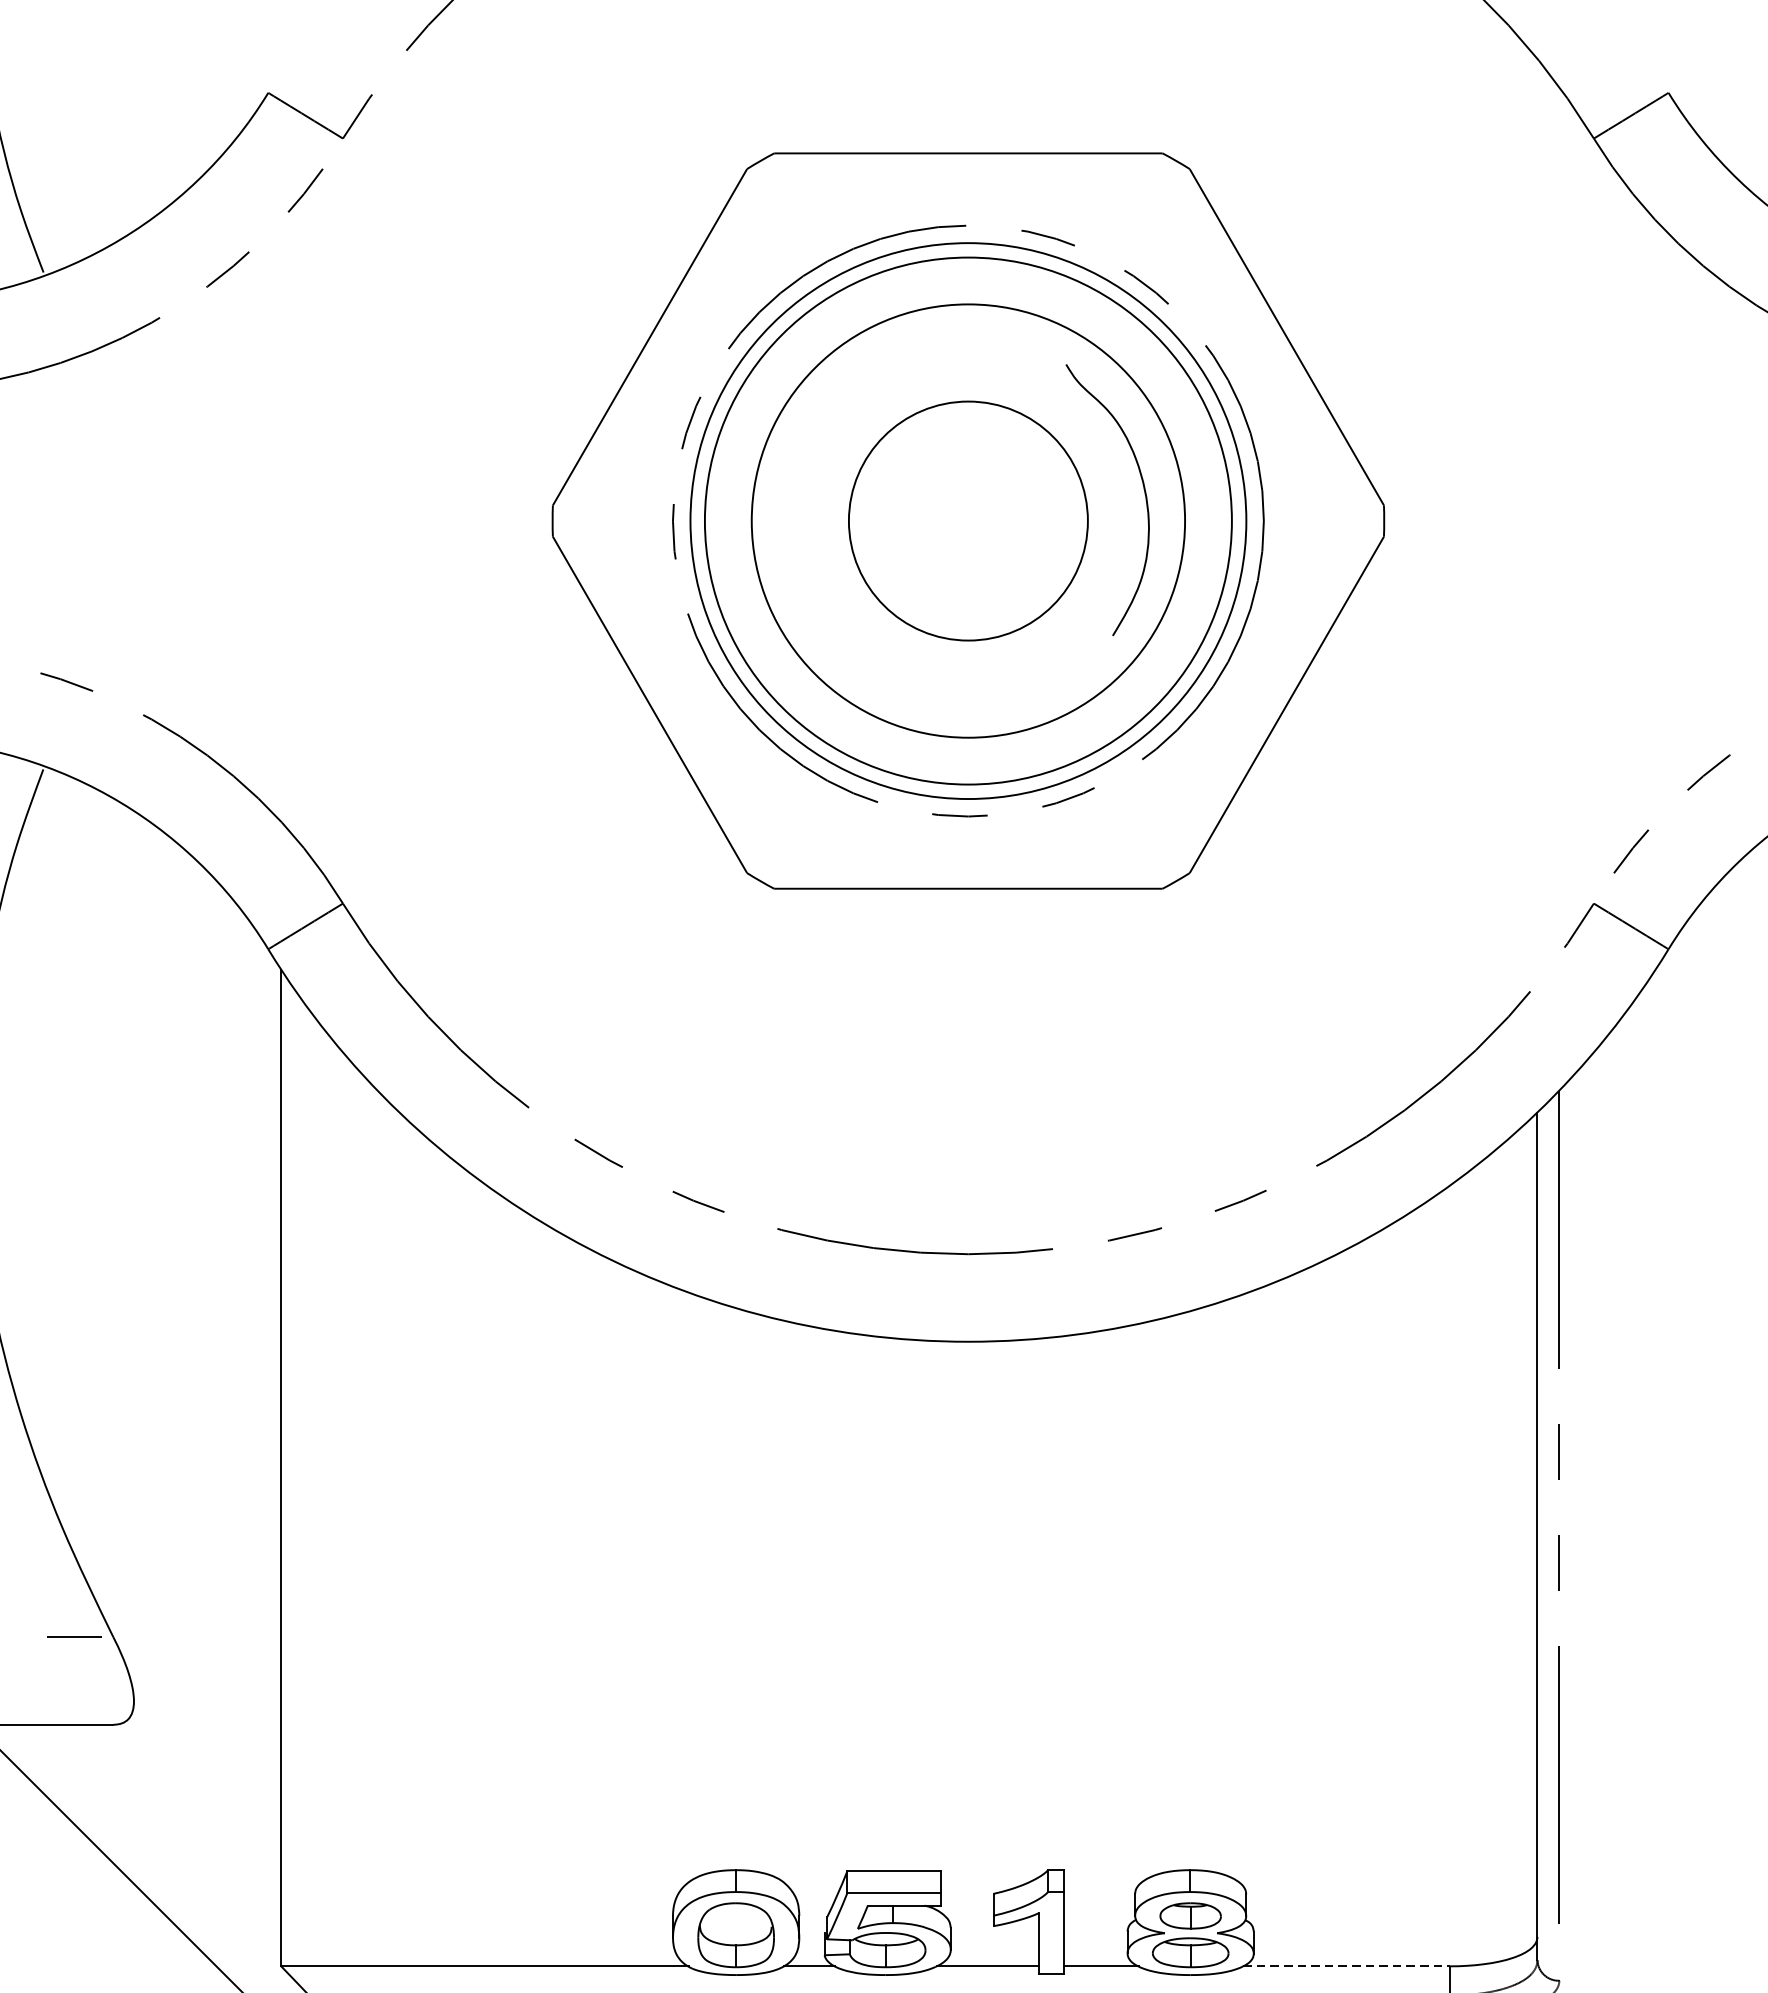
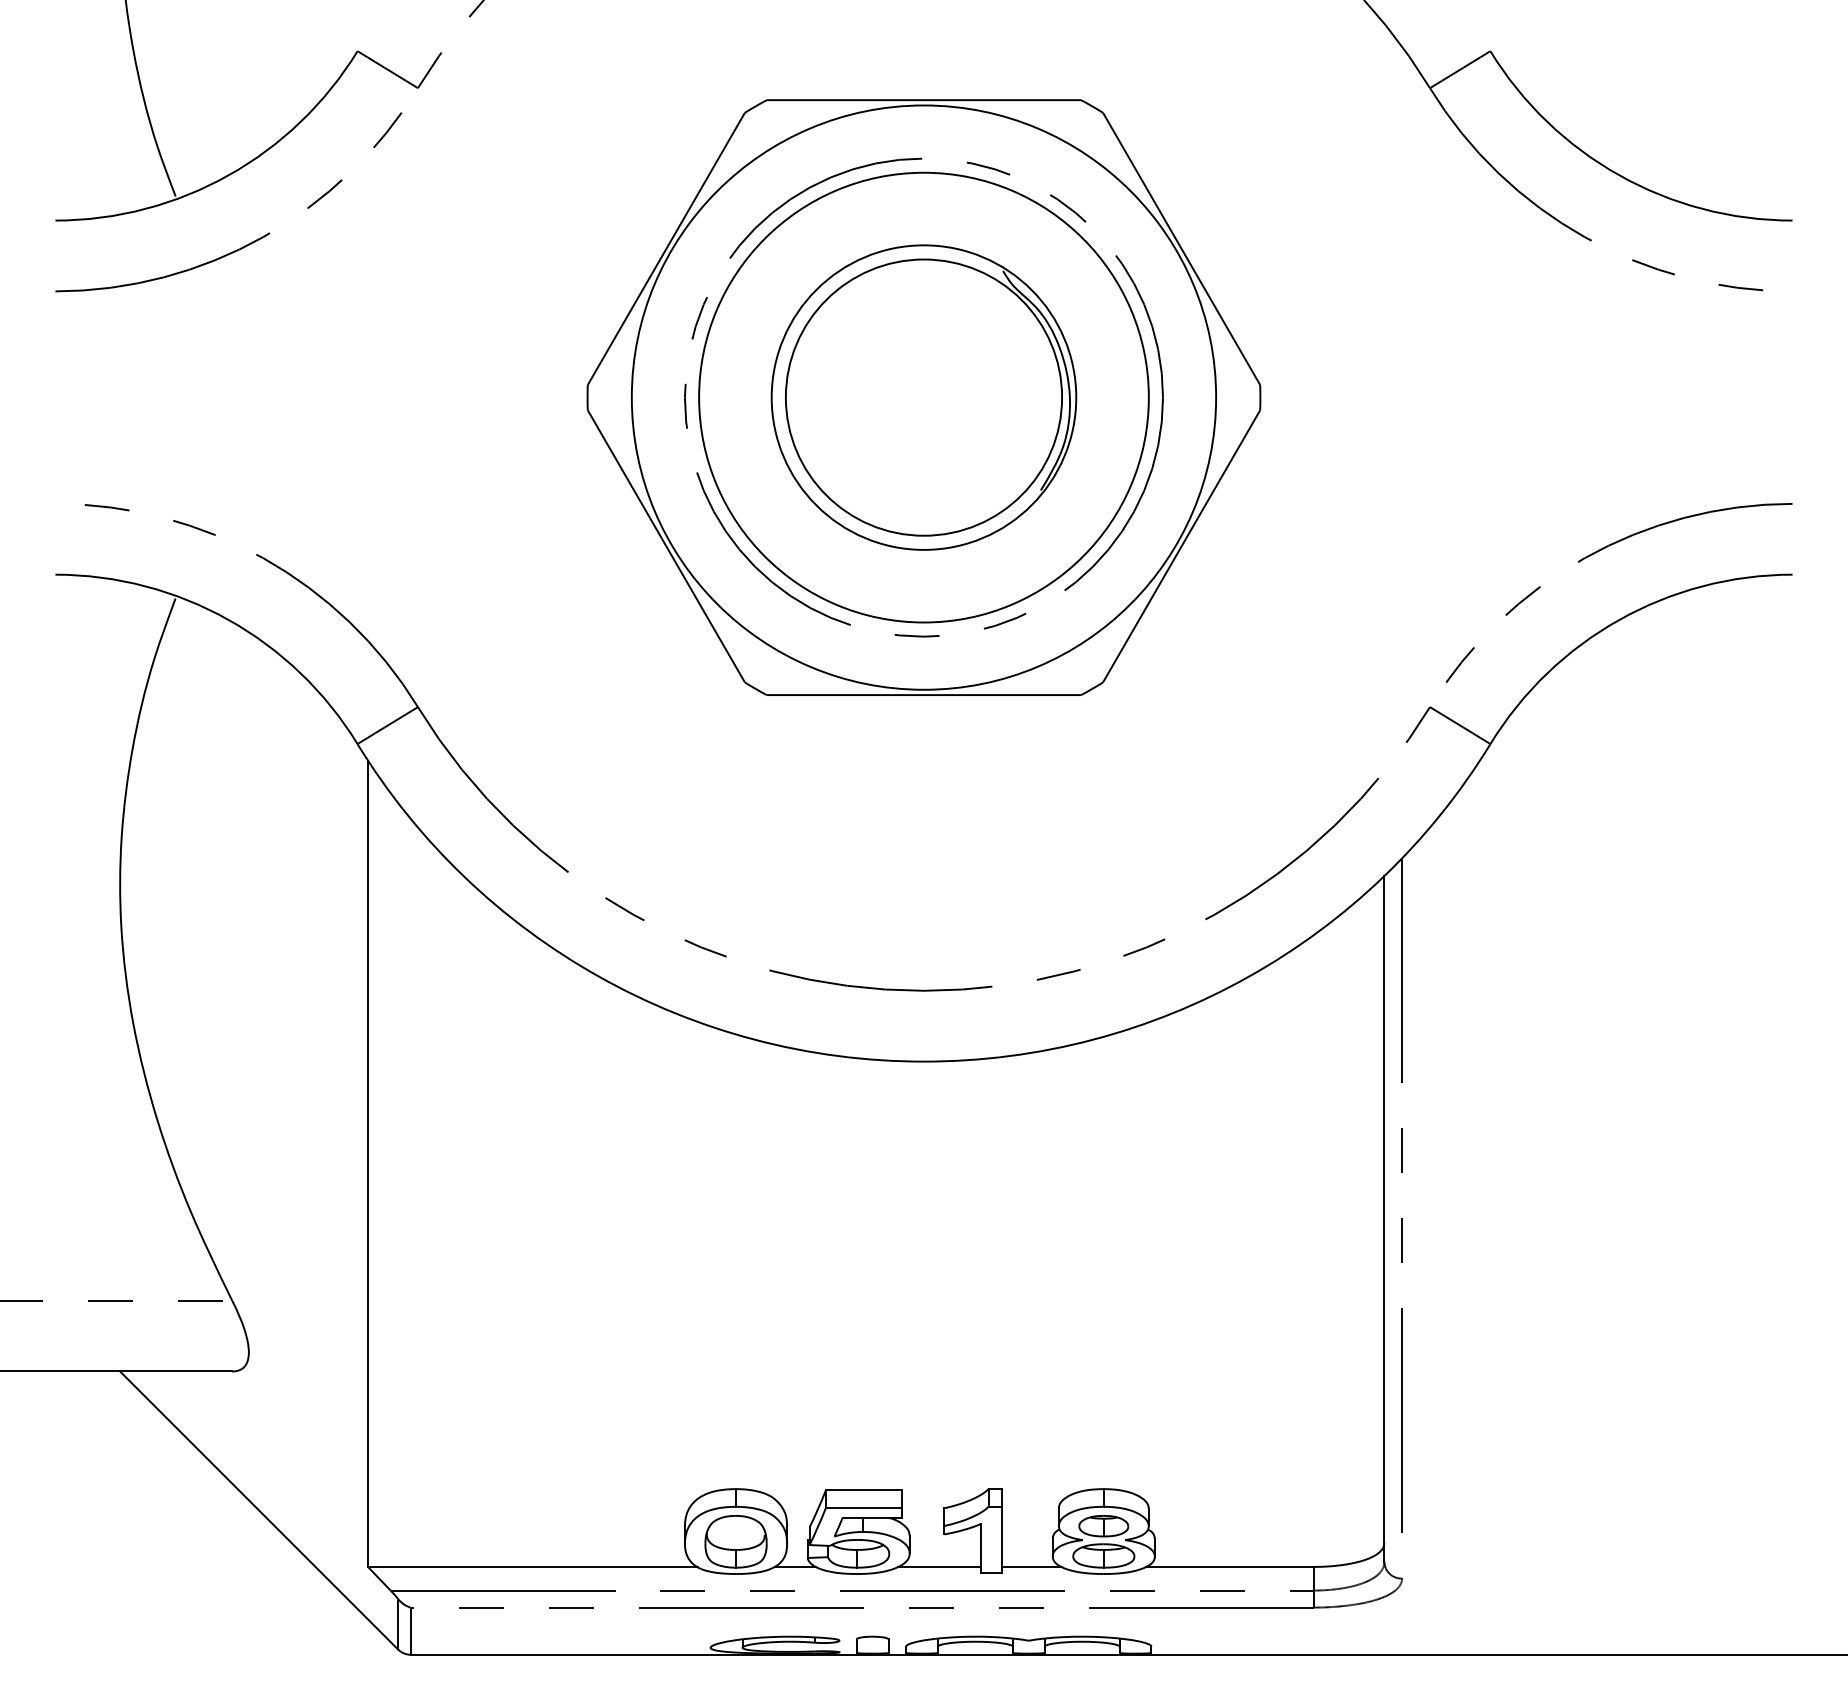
circle: (967, 520) -> (923, 397), size x0.71
circle: (967, 520) -> (923, 397), size x1.43
circle: (967, 520) -> (923, 397), size x1.67
line: (1346, 1965) -> (1229, 1566), dashed -> solid

